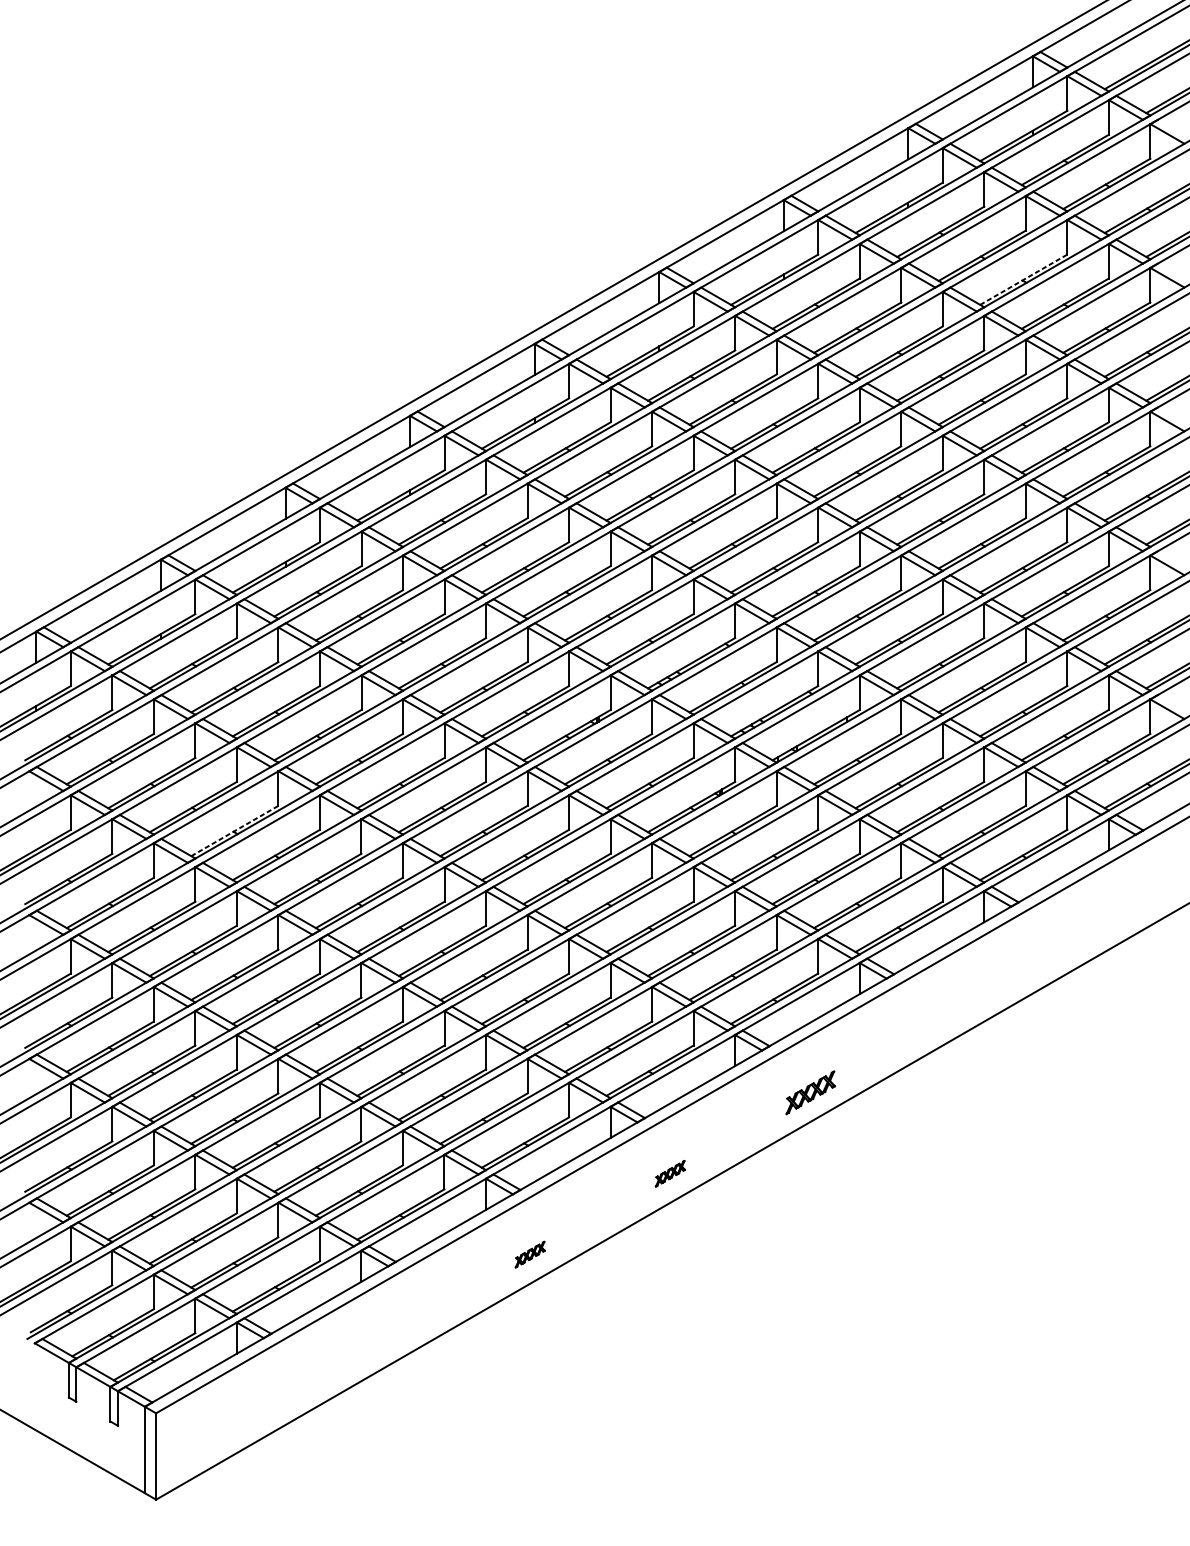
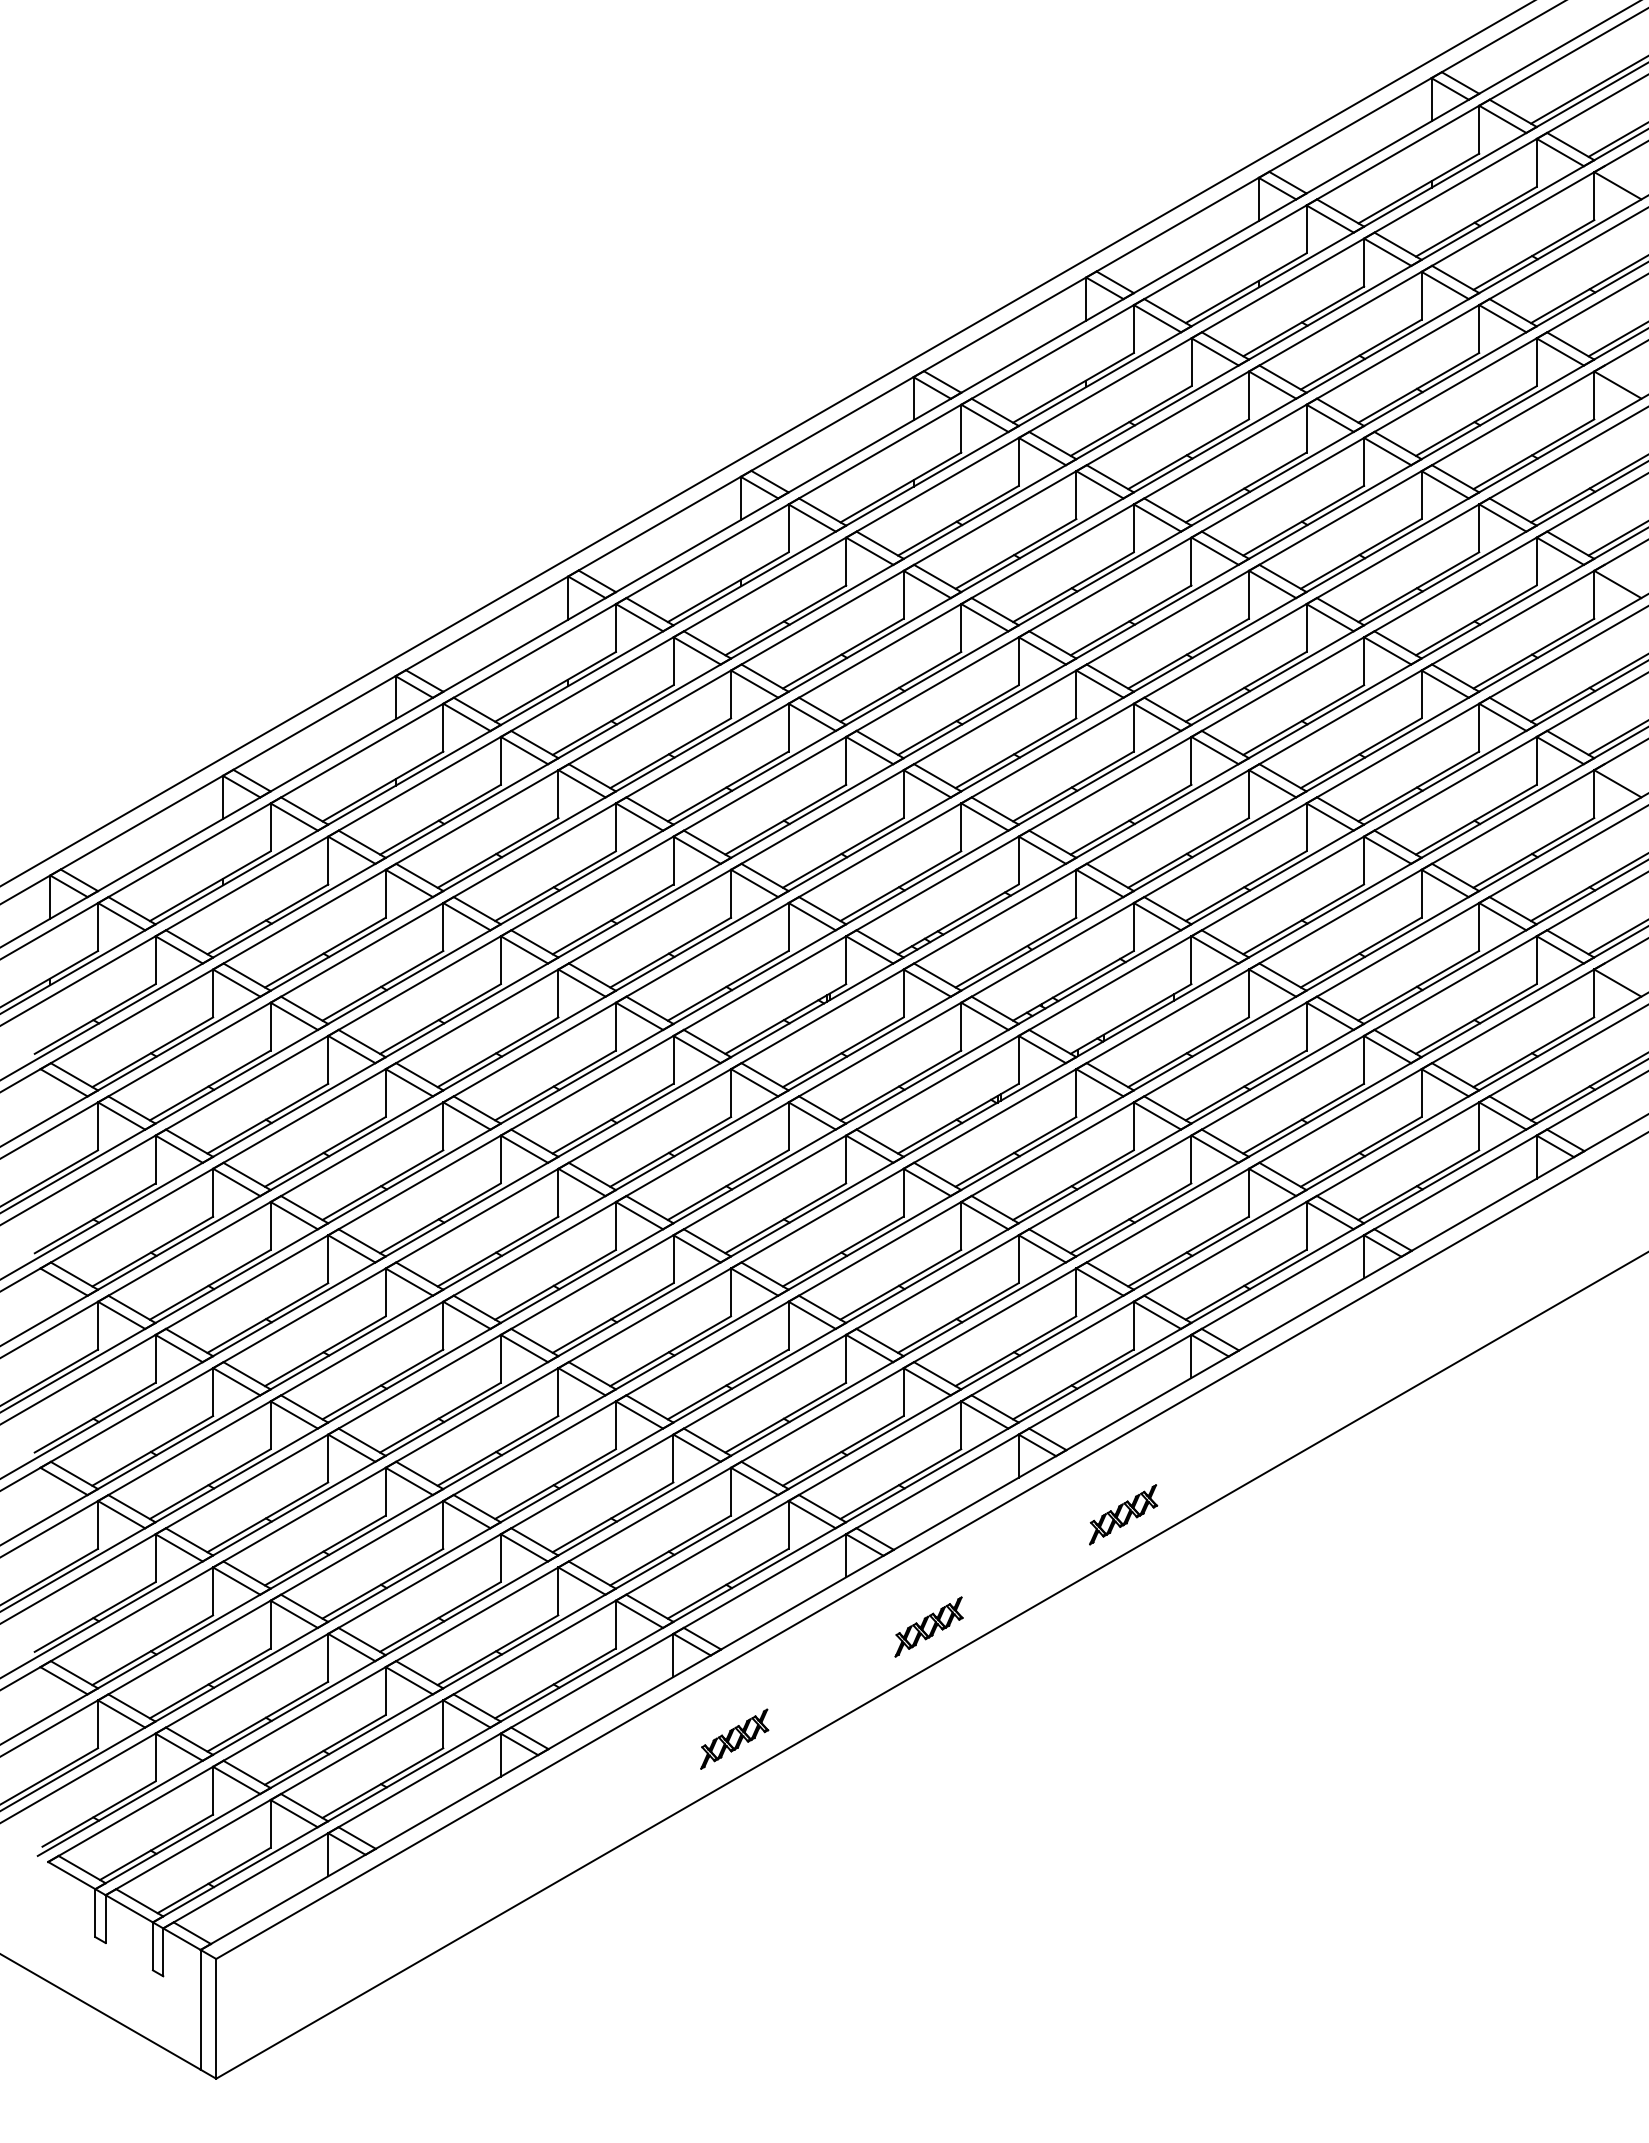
line: (1023, 279) -> (1418, 387), dashed -> solid
line: (234, 830) -> (325, 1151), dashed -> solid
part: (670, 1173) -> (928, 1626), size x1.67
part: (530, 1254) -> (734, 1738), size x1.67

